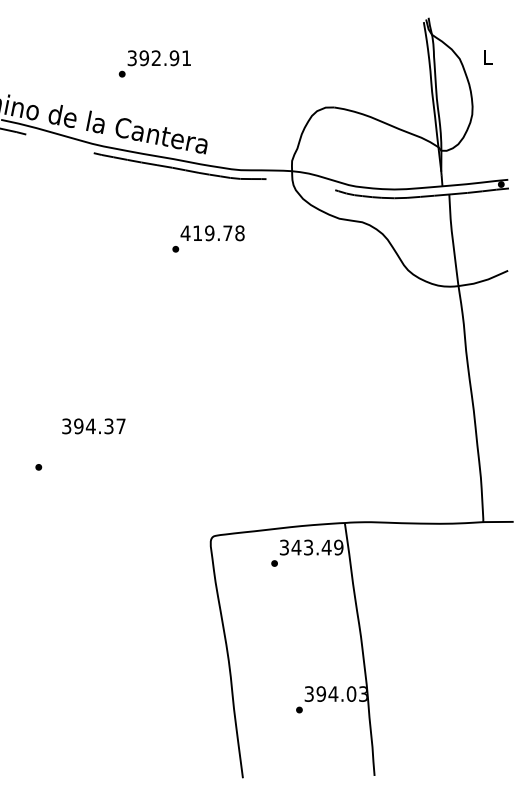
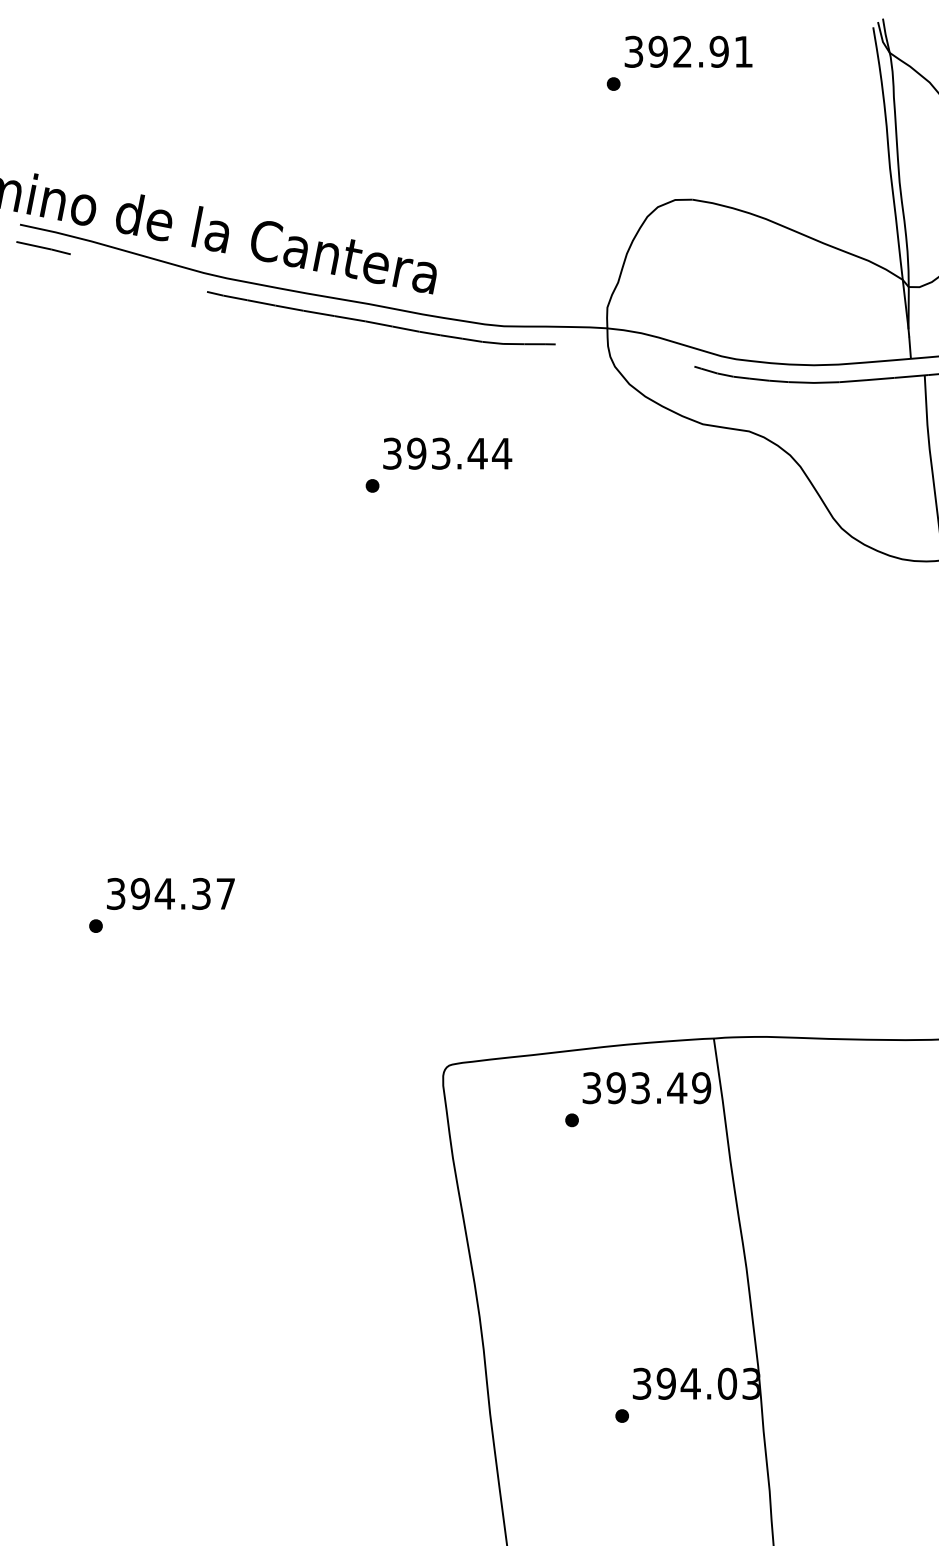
text: (154, 63) -> (678, 62), moved
text: (212, 233) -> (446, 454), 419.78 -> 393.44
text: (93, 426) -> (170, 894), moved
text: (296, 547) -> (616, 1087), 343.49 -> 393.49

